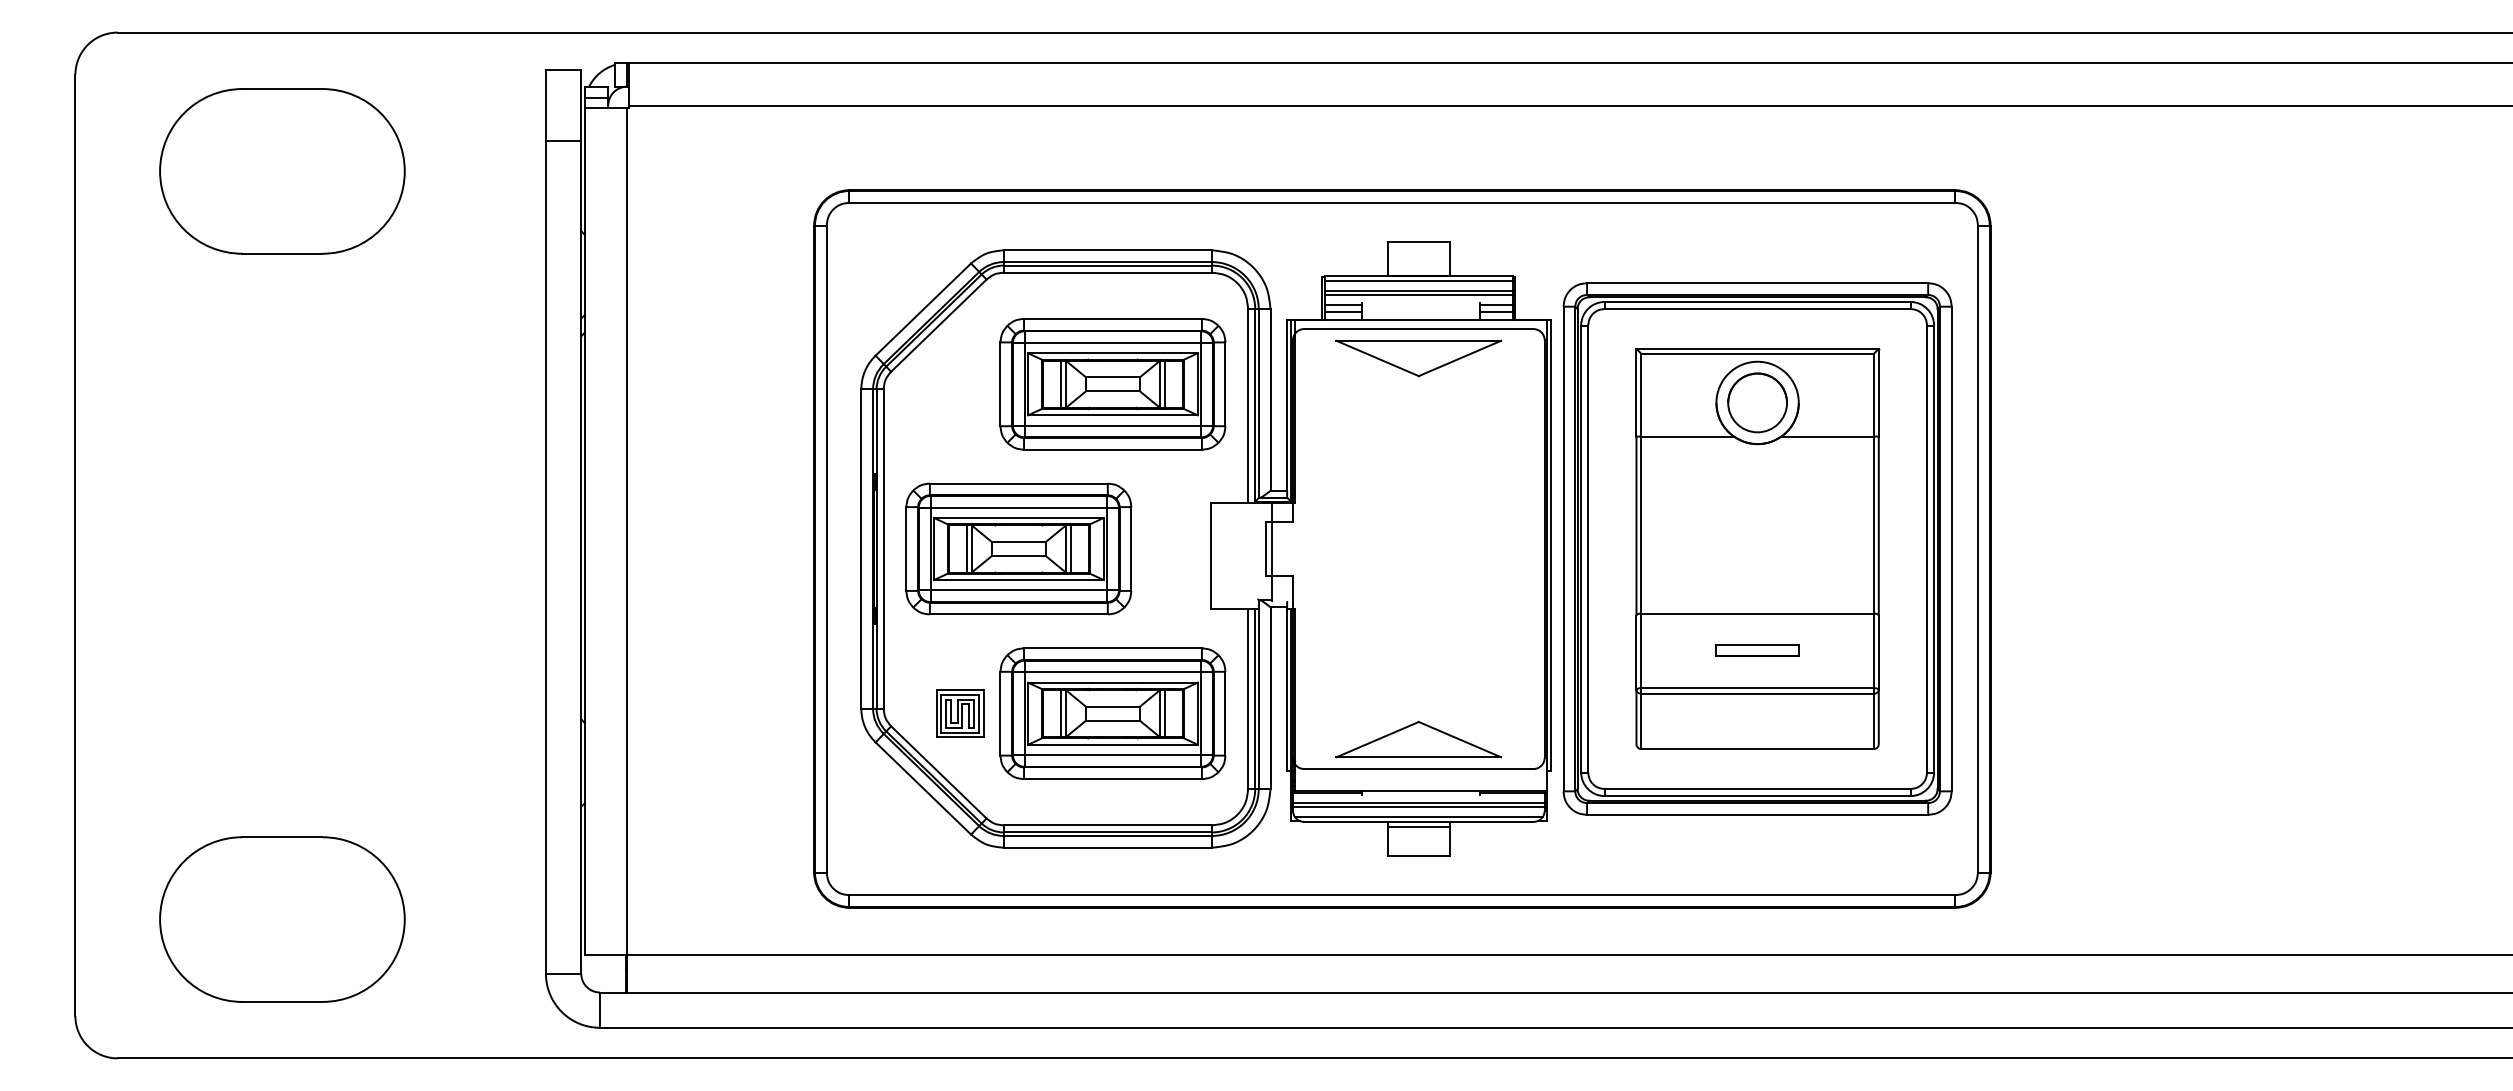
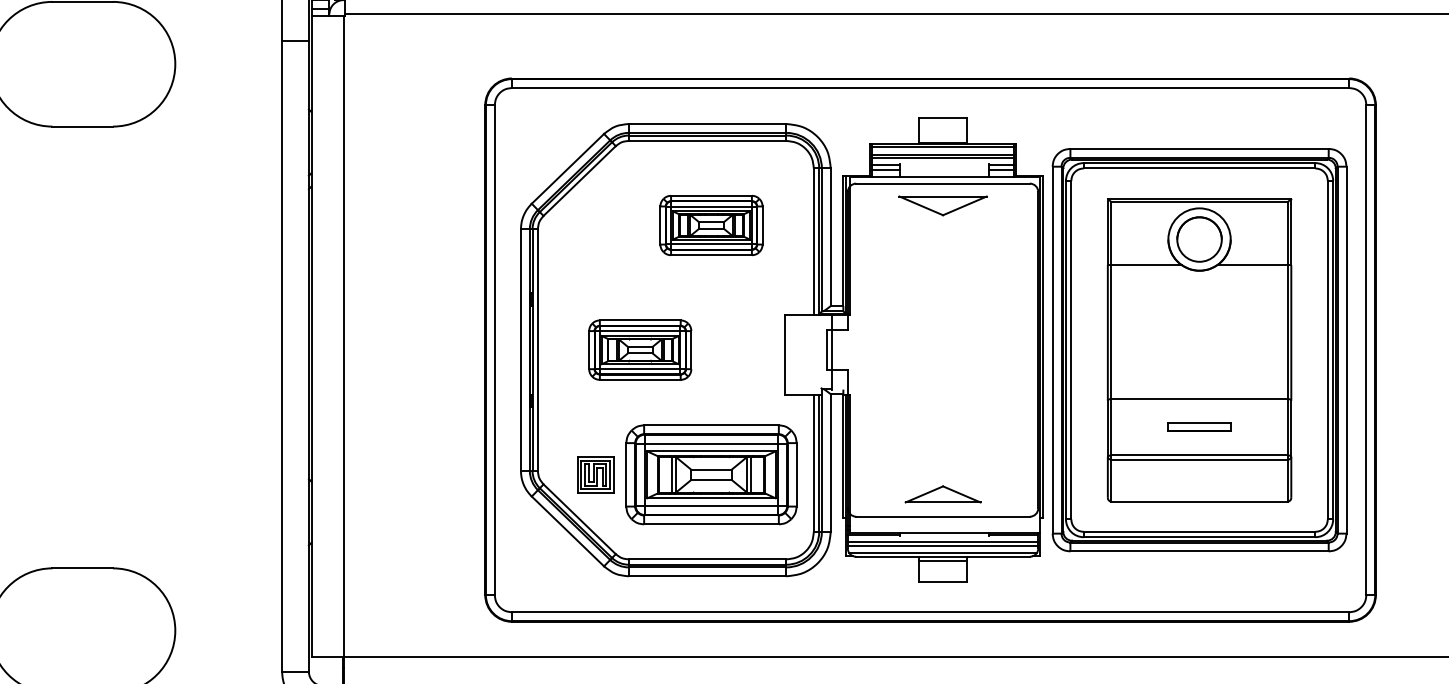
part: (1418, 358) -> (942, 205), size x0.7
part: (1112, 384) -> (711, 225), size x0.6
part: (1018, 548) -> (639, 349), size x0.6
part: (1418, 739) -> (942, 494), size x0.6

